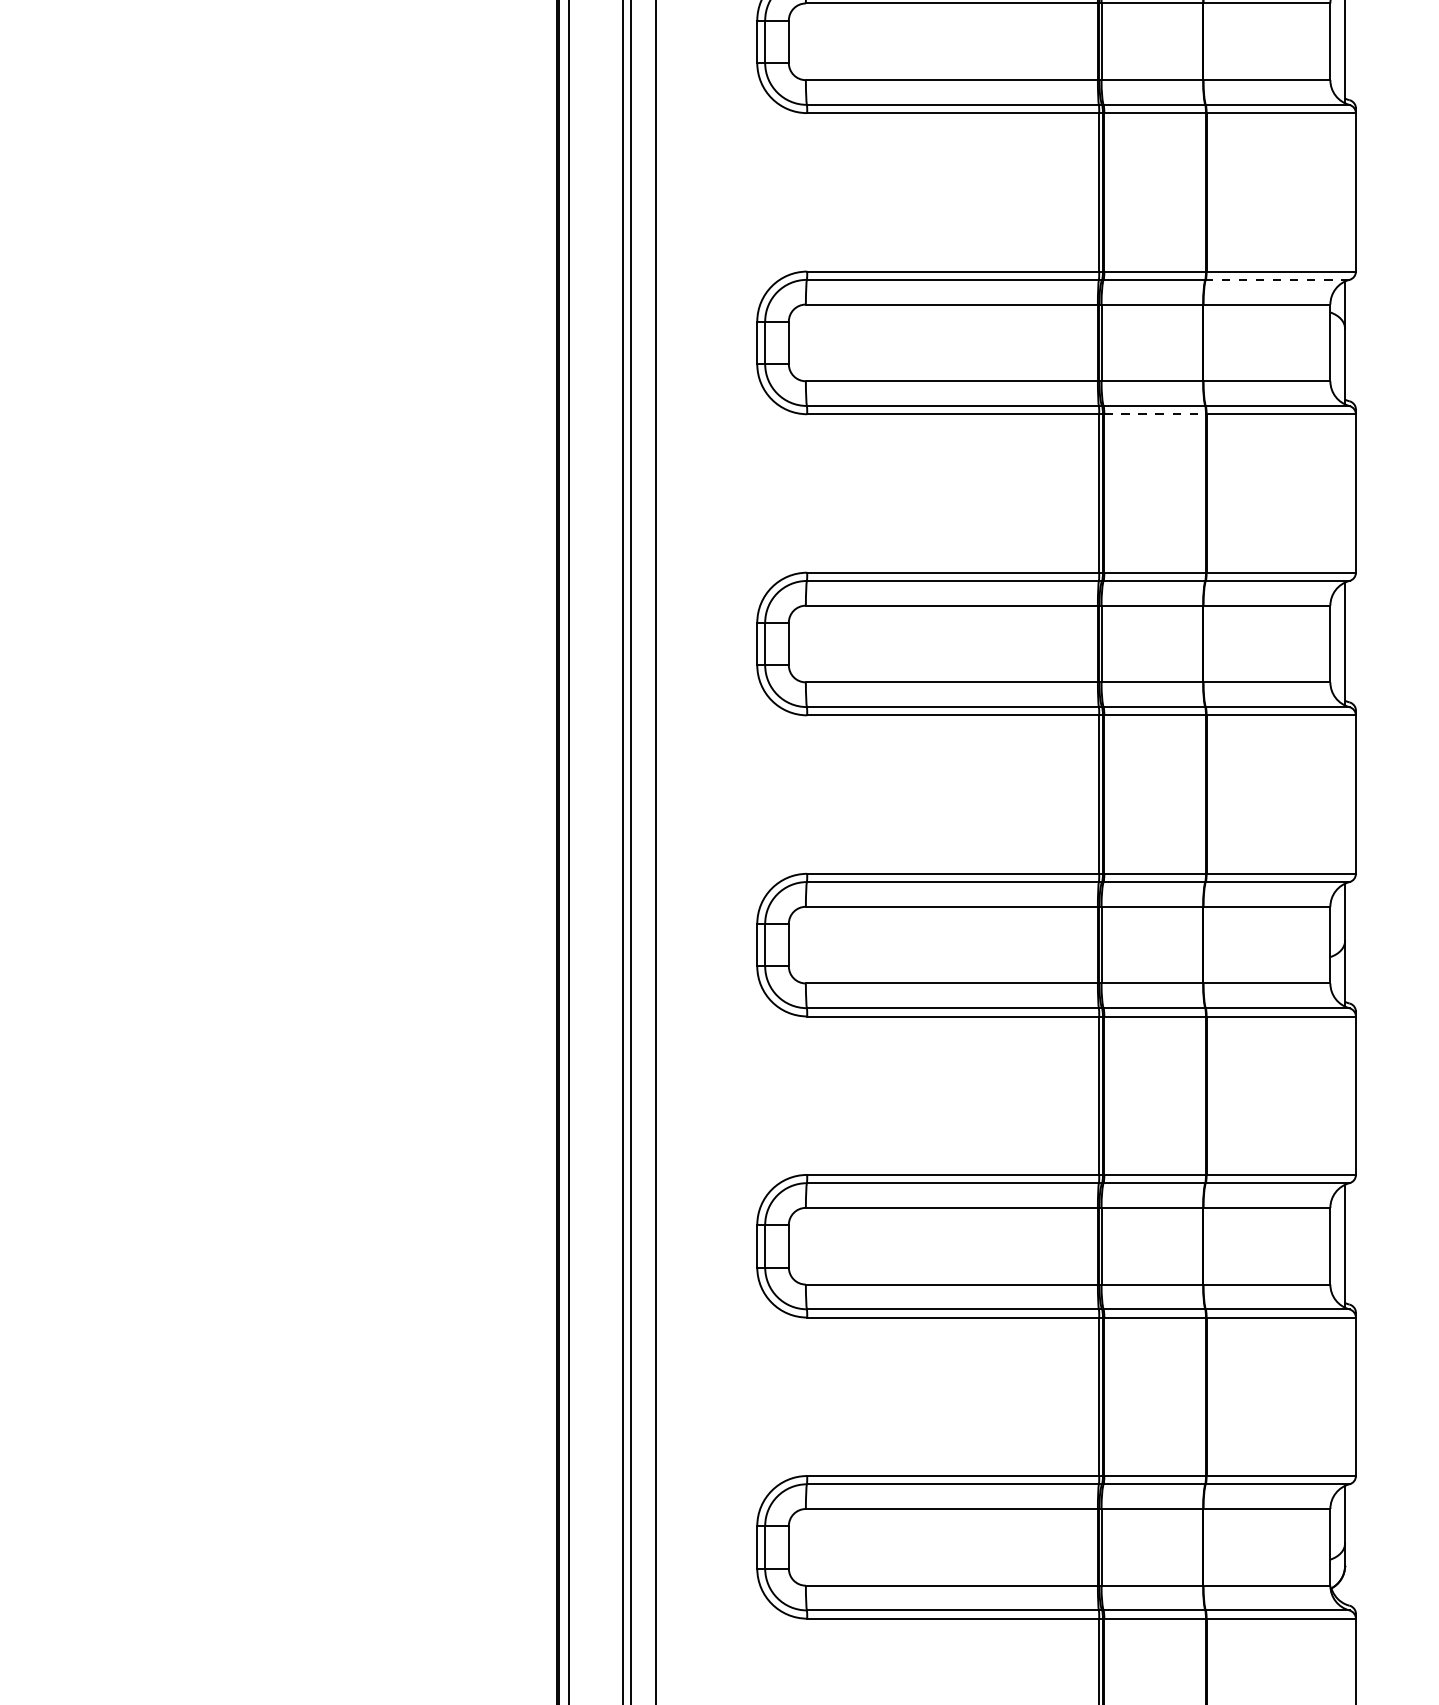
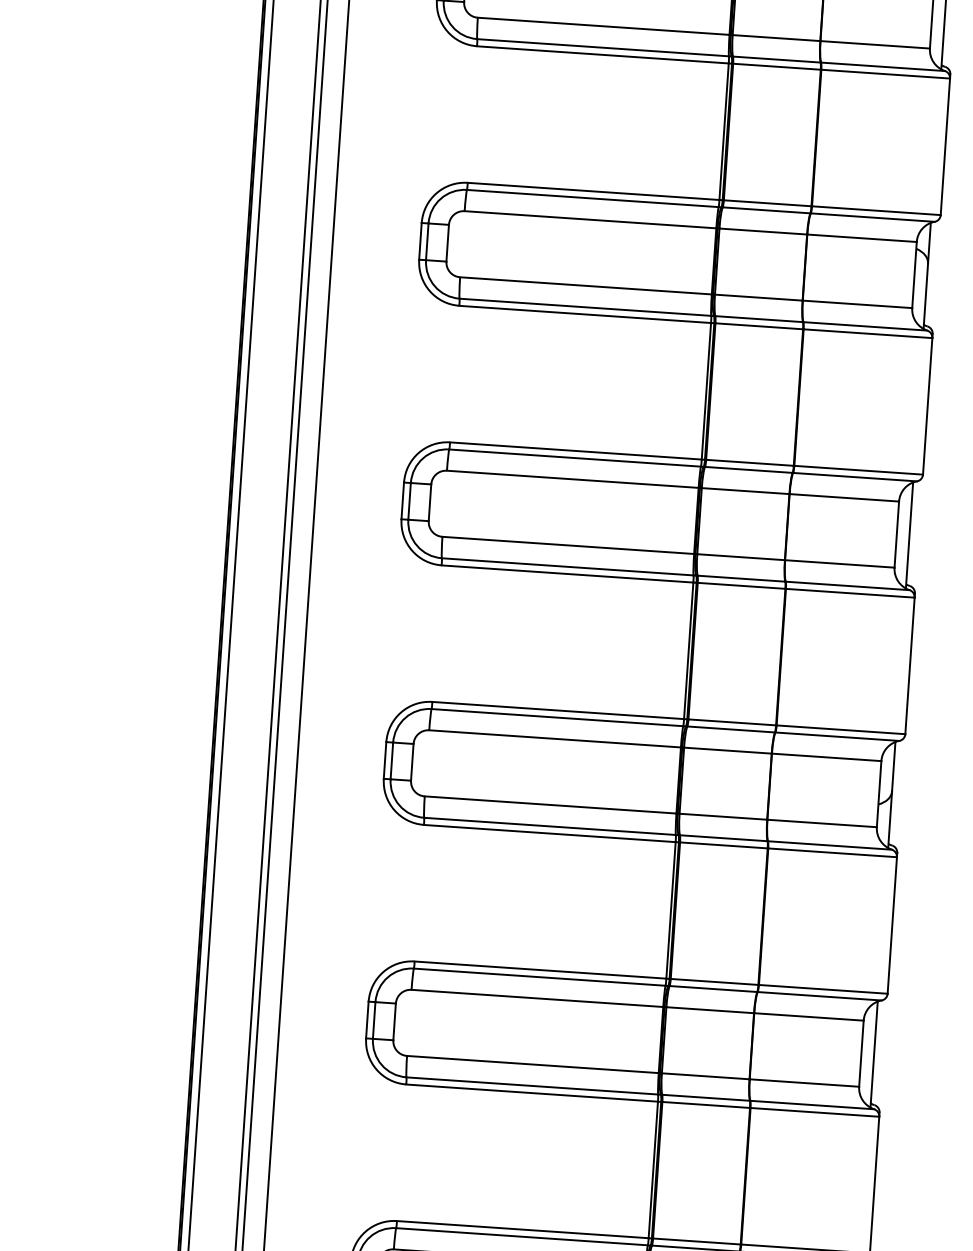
line: (1277, 279) -> (872, 217), dashed -> solid
line: (1155, 414) -> (759, 326), dashed -> solid

